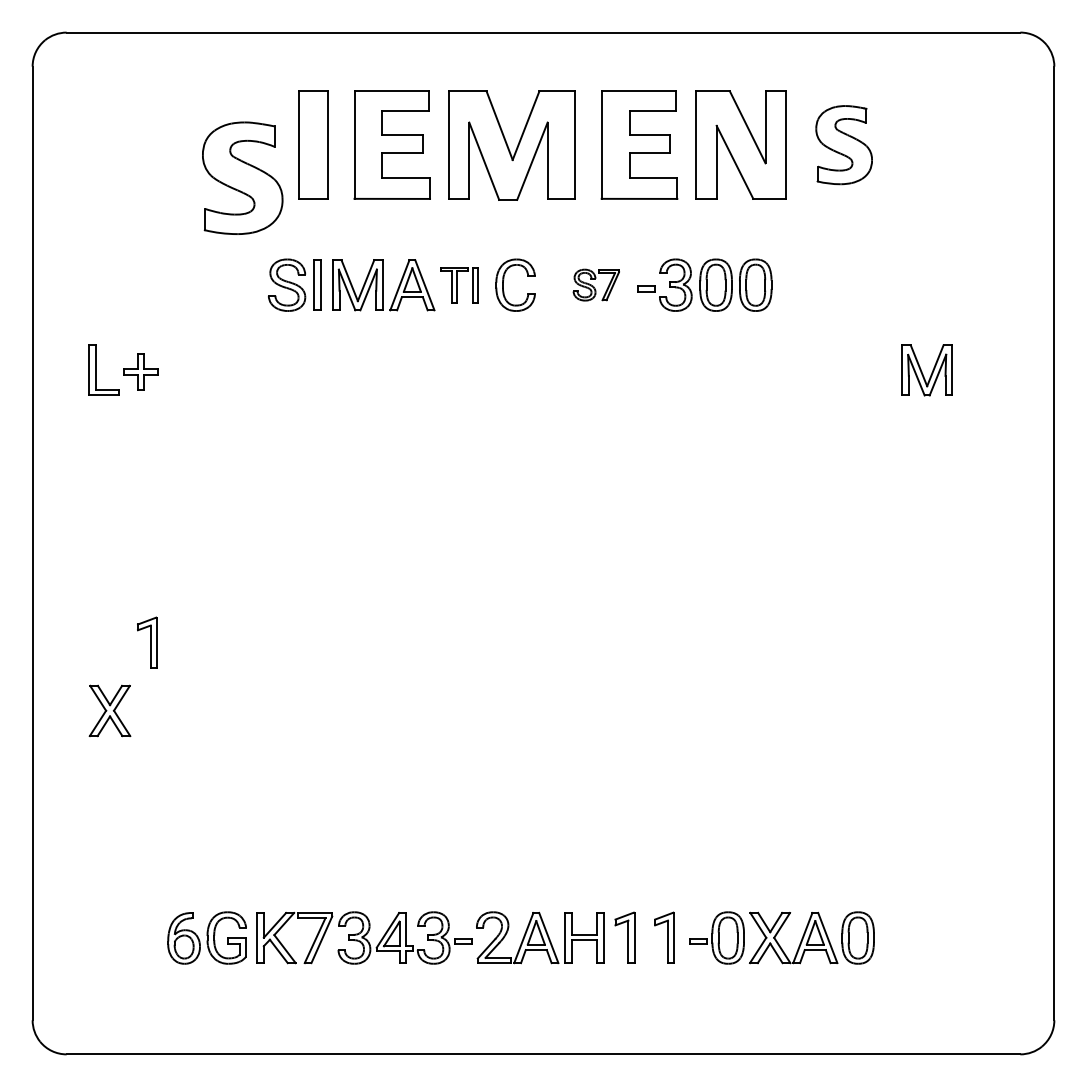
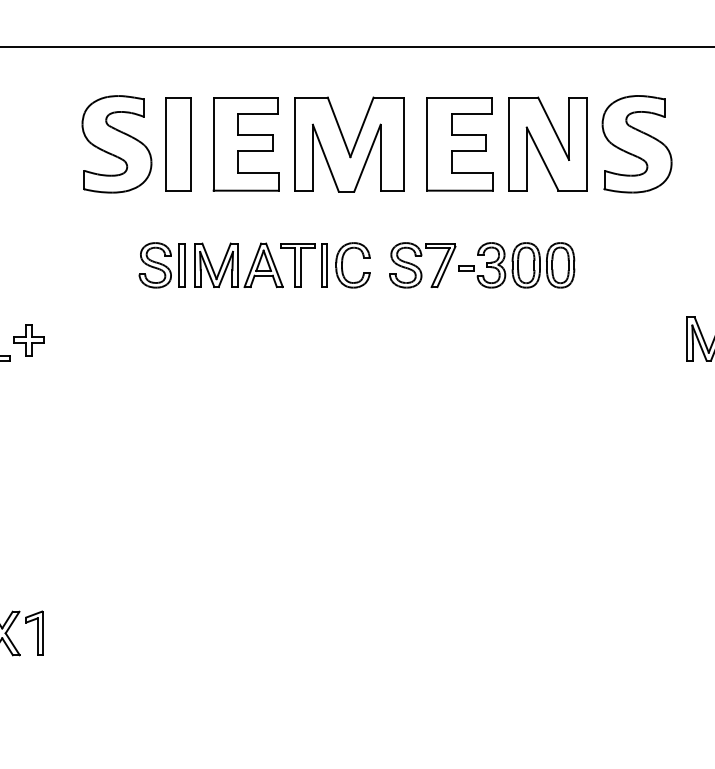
part: (843, 144) -> (636, 143), size x1.43
part: (242, 177) -> (116, 143), moved
part: (459, 284) -> (304, 264), size x1.43
part: (596, 284) -> (422, 264), size x1.67
part: (147, 642) -> (34, 633), moved

